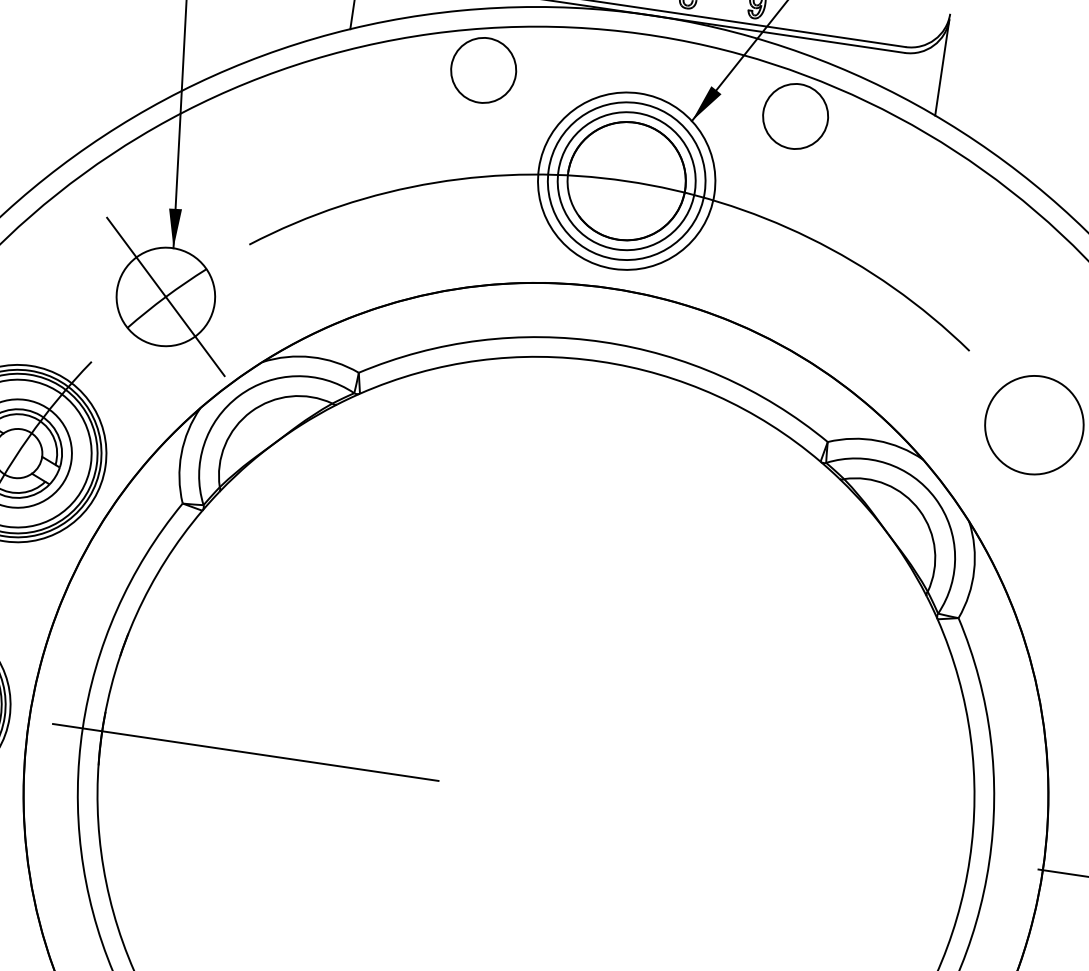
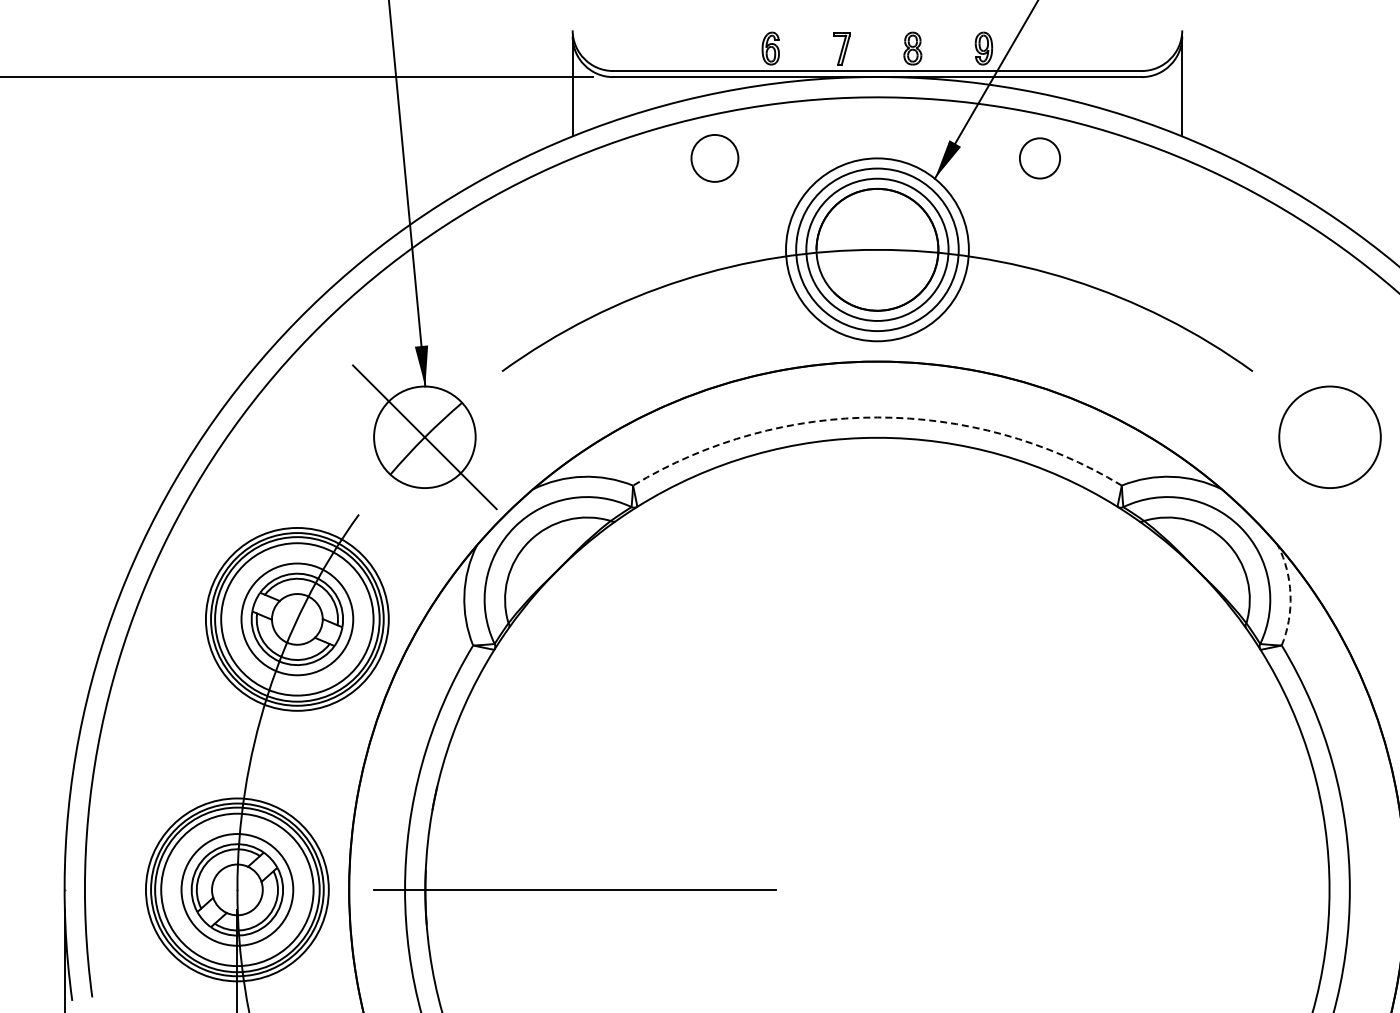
circle: (483, 70) -> (714, 158), size x0.7
circle: (795, 116) -> (1039, 158), size x0.6
arc: (602, 342) -> (877, 417), solid -> dashed
arc: (974, 571) -> (1290, 595), solid -> dashed

